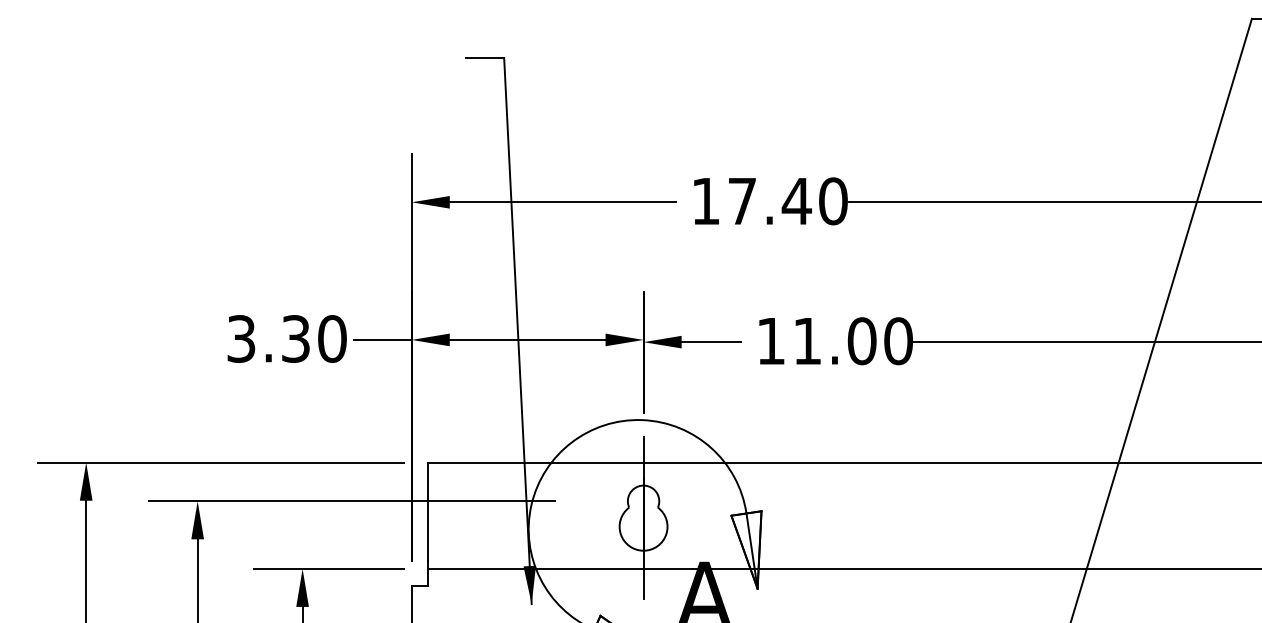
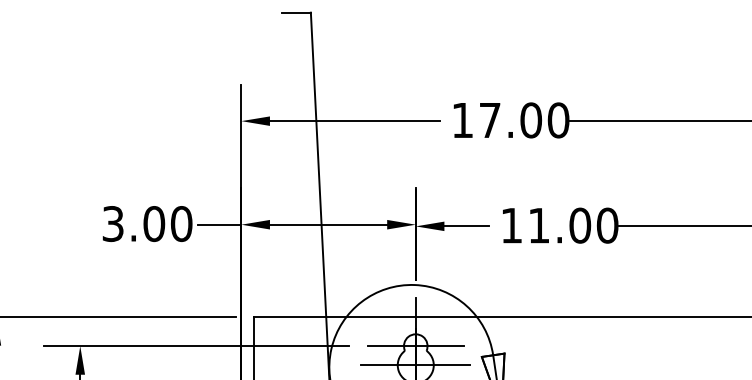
text: (796, 201) -> (530, 120), 17.40 -> 17.00
text: (295, 338) -> (153, 223), 3.30 -> 3.00
line: (643, 501) -> (415, 346), added
line: (643, 526) -> (415, 365), added

